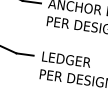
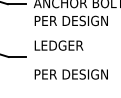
text: (66, 59) -> (58, 45), moved

